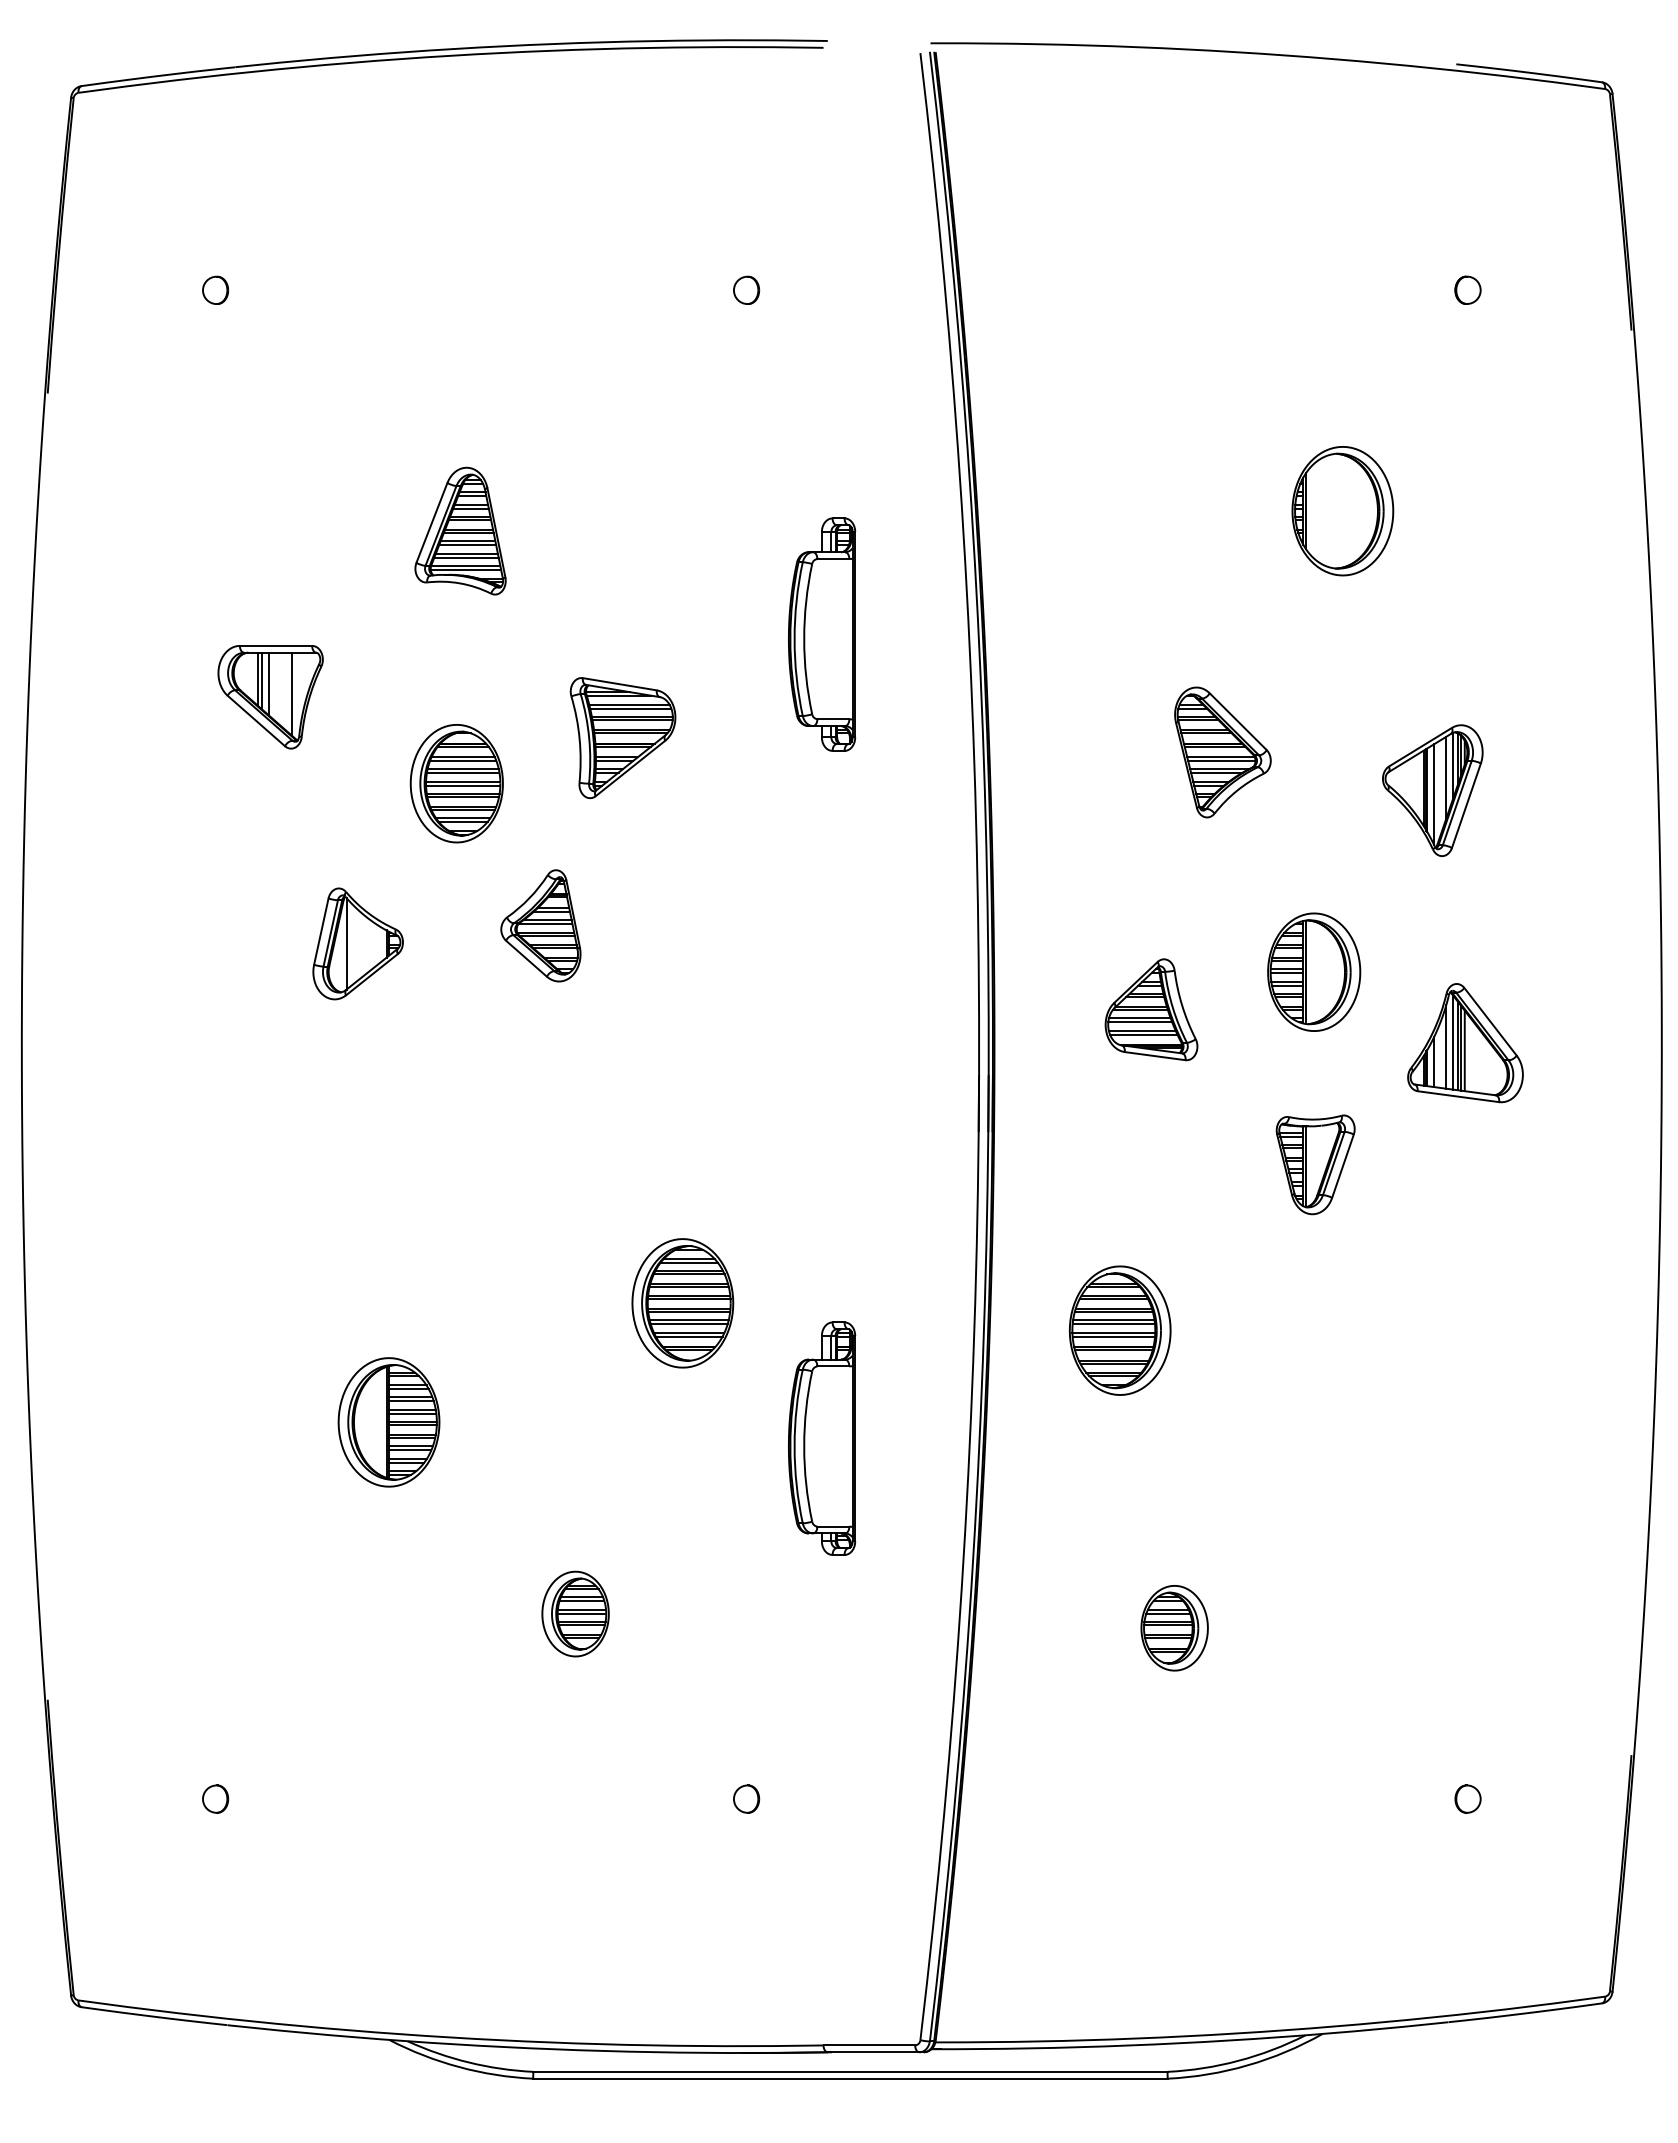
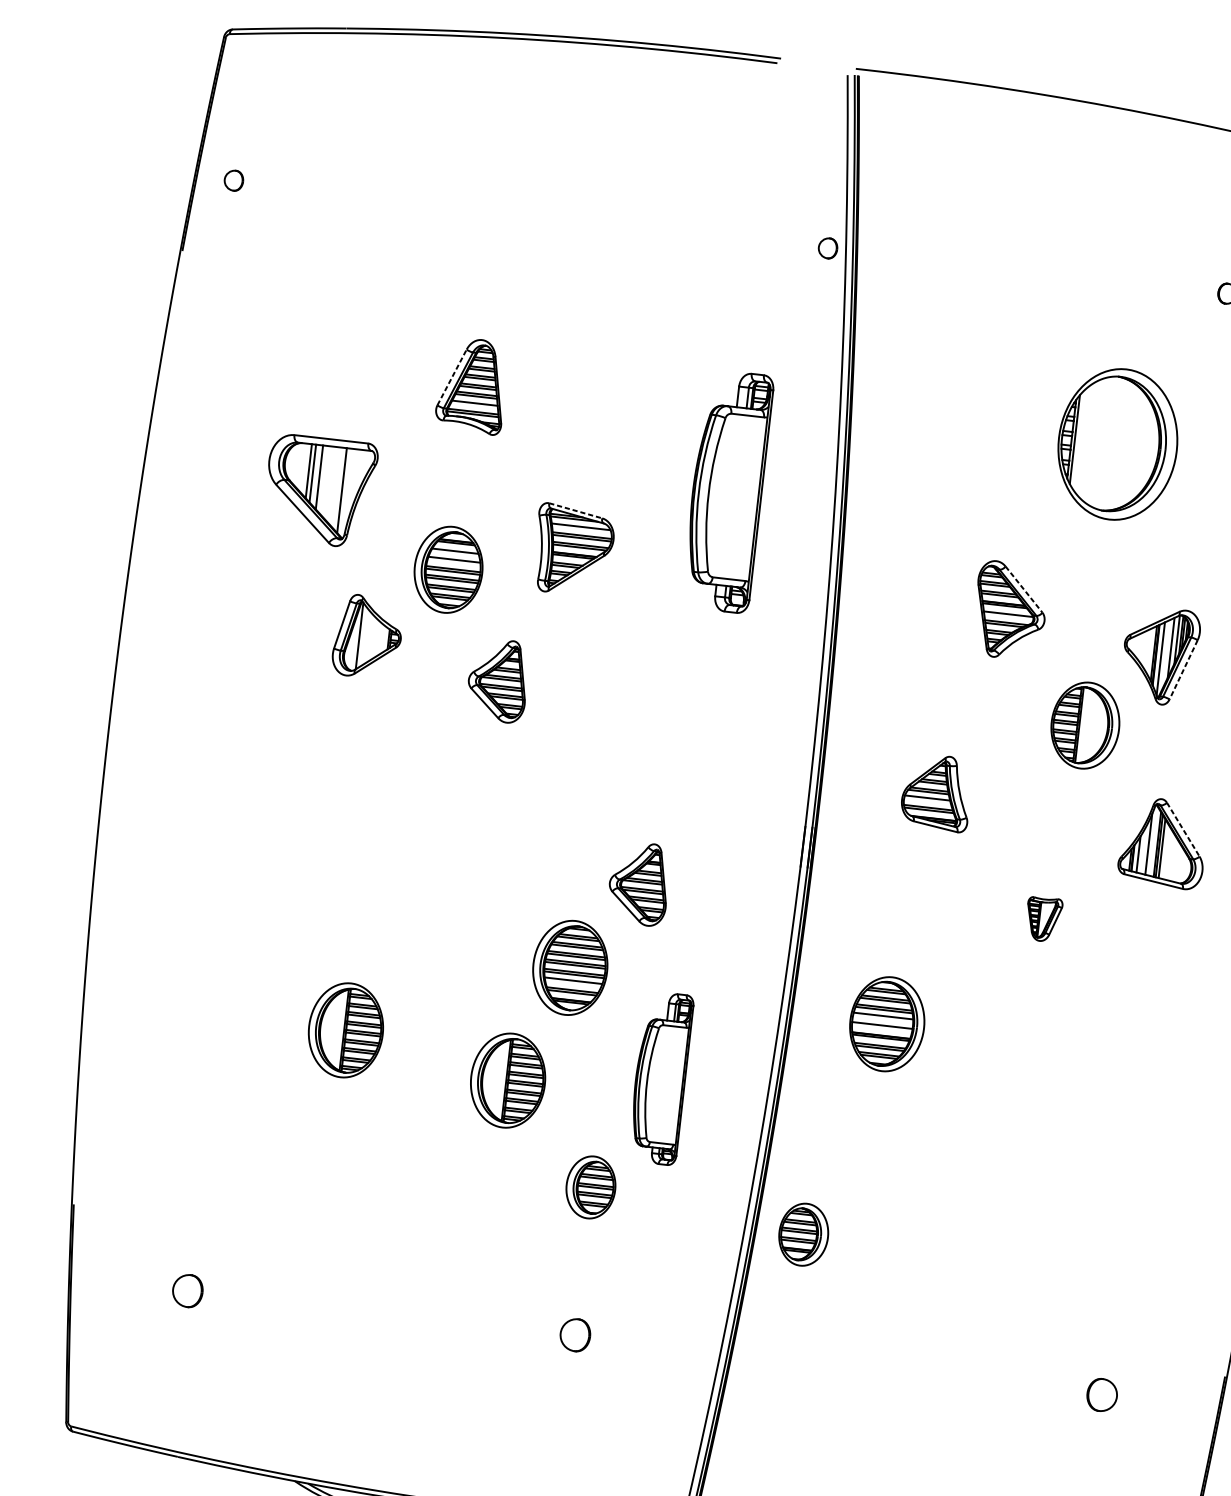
part: (215, 289) -> (233, 180), moved
part: (746, 289) -> (828, 247), moved
part: (1342, 511) -> (1117, 444), size x1.6
line: (431, 522) -> (451, 377), solid -> dashed
line: (466, 557) -> (474, 405), removed
part: (822, 634) -> (727, 491), size x1.4
line: (620, 684) -> (576, 511), solid -> dashed
part: (270, 697) -> (319, 491), size x1.4
line: (630, 708) -> (581, 529), removed
line: (1238, 722) -> (1024, 590), solid -> dashed
line: (463, 760) -> (455, 553), removed
line: (1221, 760) -> (1008, 616), removed
line: (463, 772) -> (454, 562), removed
line: (1466, 805) -> (1183, 669), solid -> dashed
part: (357, 943) -> (367, 636), moved
part: (1314, 971) -> (1085, 725), moved
line: (1490, 1021) -> (1183, 829), solid -> dashed
line: (1140, 1022) -> (927, 800), removed
line: (1453, 1042) -> (1154, 841), removed
part: (1315, 1164) -> (1043, 919), size x0.6
part: (762, 1178) -> (638, 883), added
line: (688, 1323) -> (572, 983), removed
line: (1113, 1323) -> (882, 1018), removed
line: (1113, 1336) -> (881, 1027), removed
part: (615, 1465) -> (507, 1080), added
part: (575, 1613) -> (590, 1187), moved
part: (1174, 1628) -> (803, 1234), moved
part: (215, 1798) -> (188, 1290), size x1.6
part: (746, 1798) -> (575, 1334), size x1.6
part: (1467, 1798) -> (1101, 1394), size x1.6

